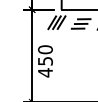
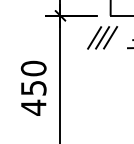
text: (45, 61) -> (33, 88), moved

